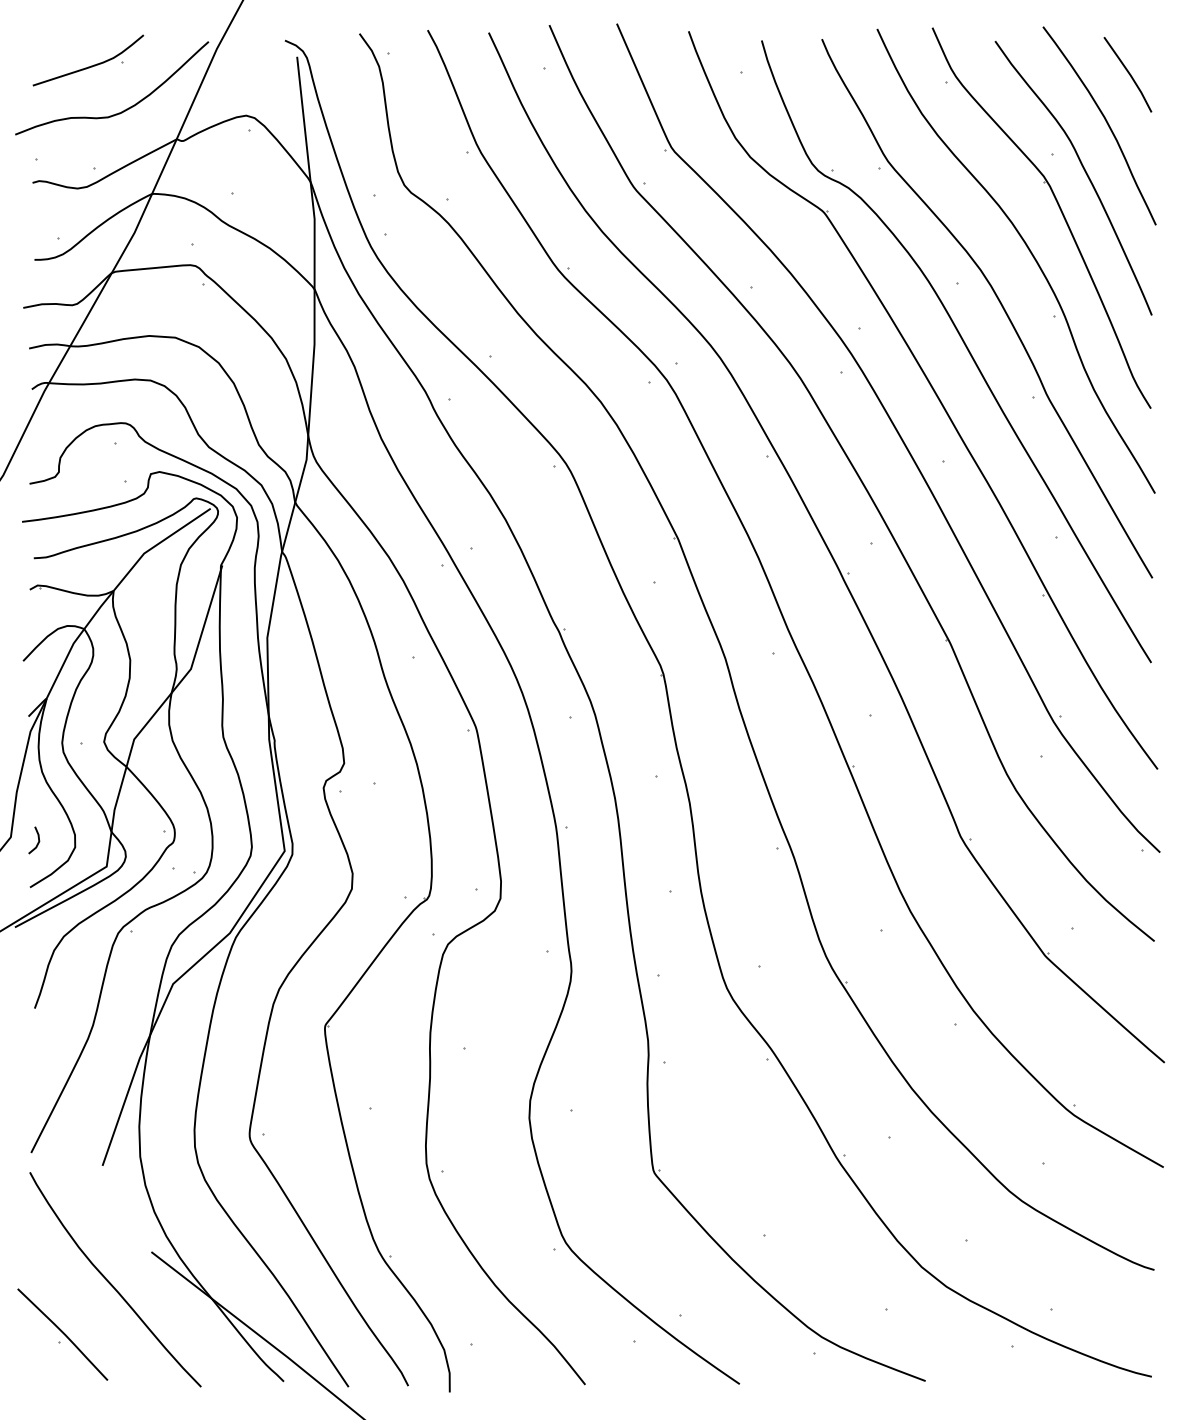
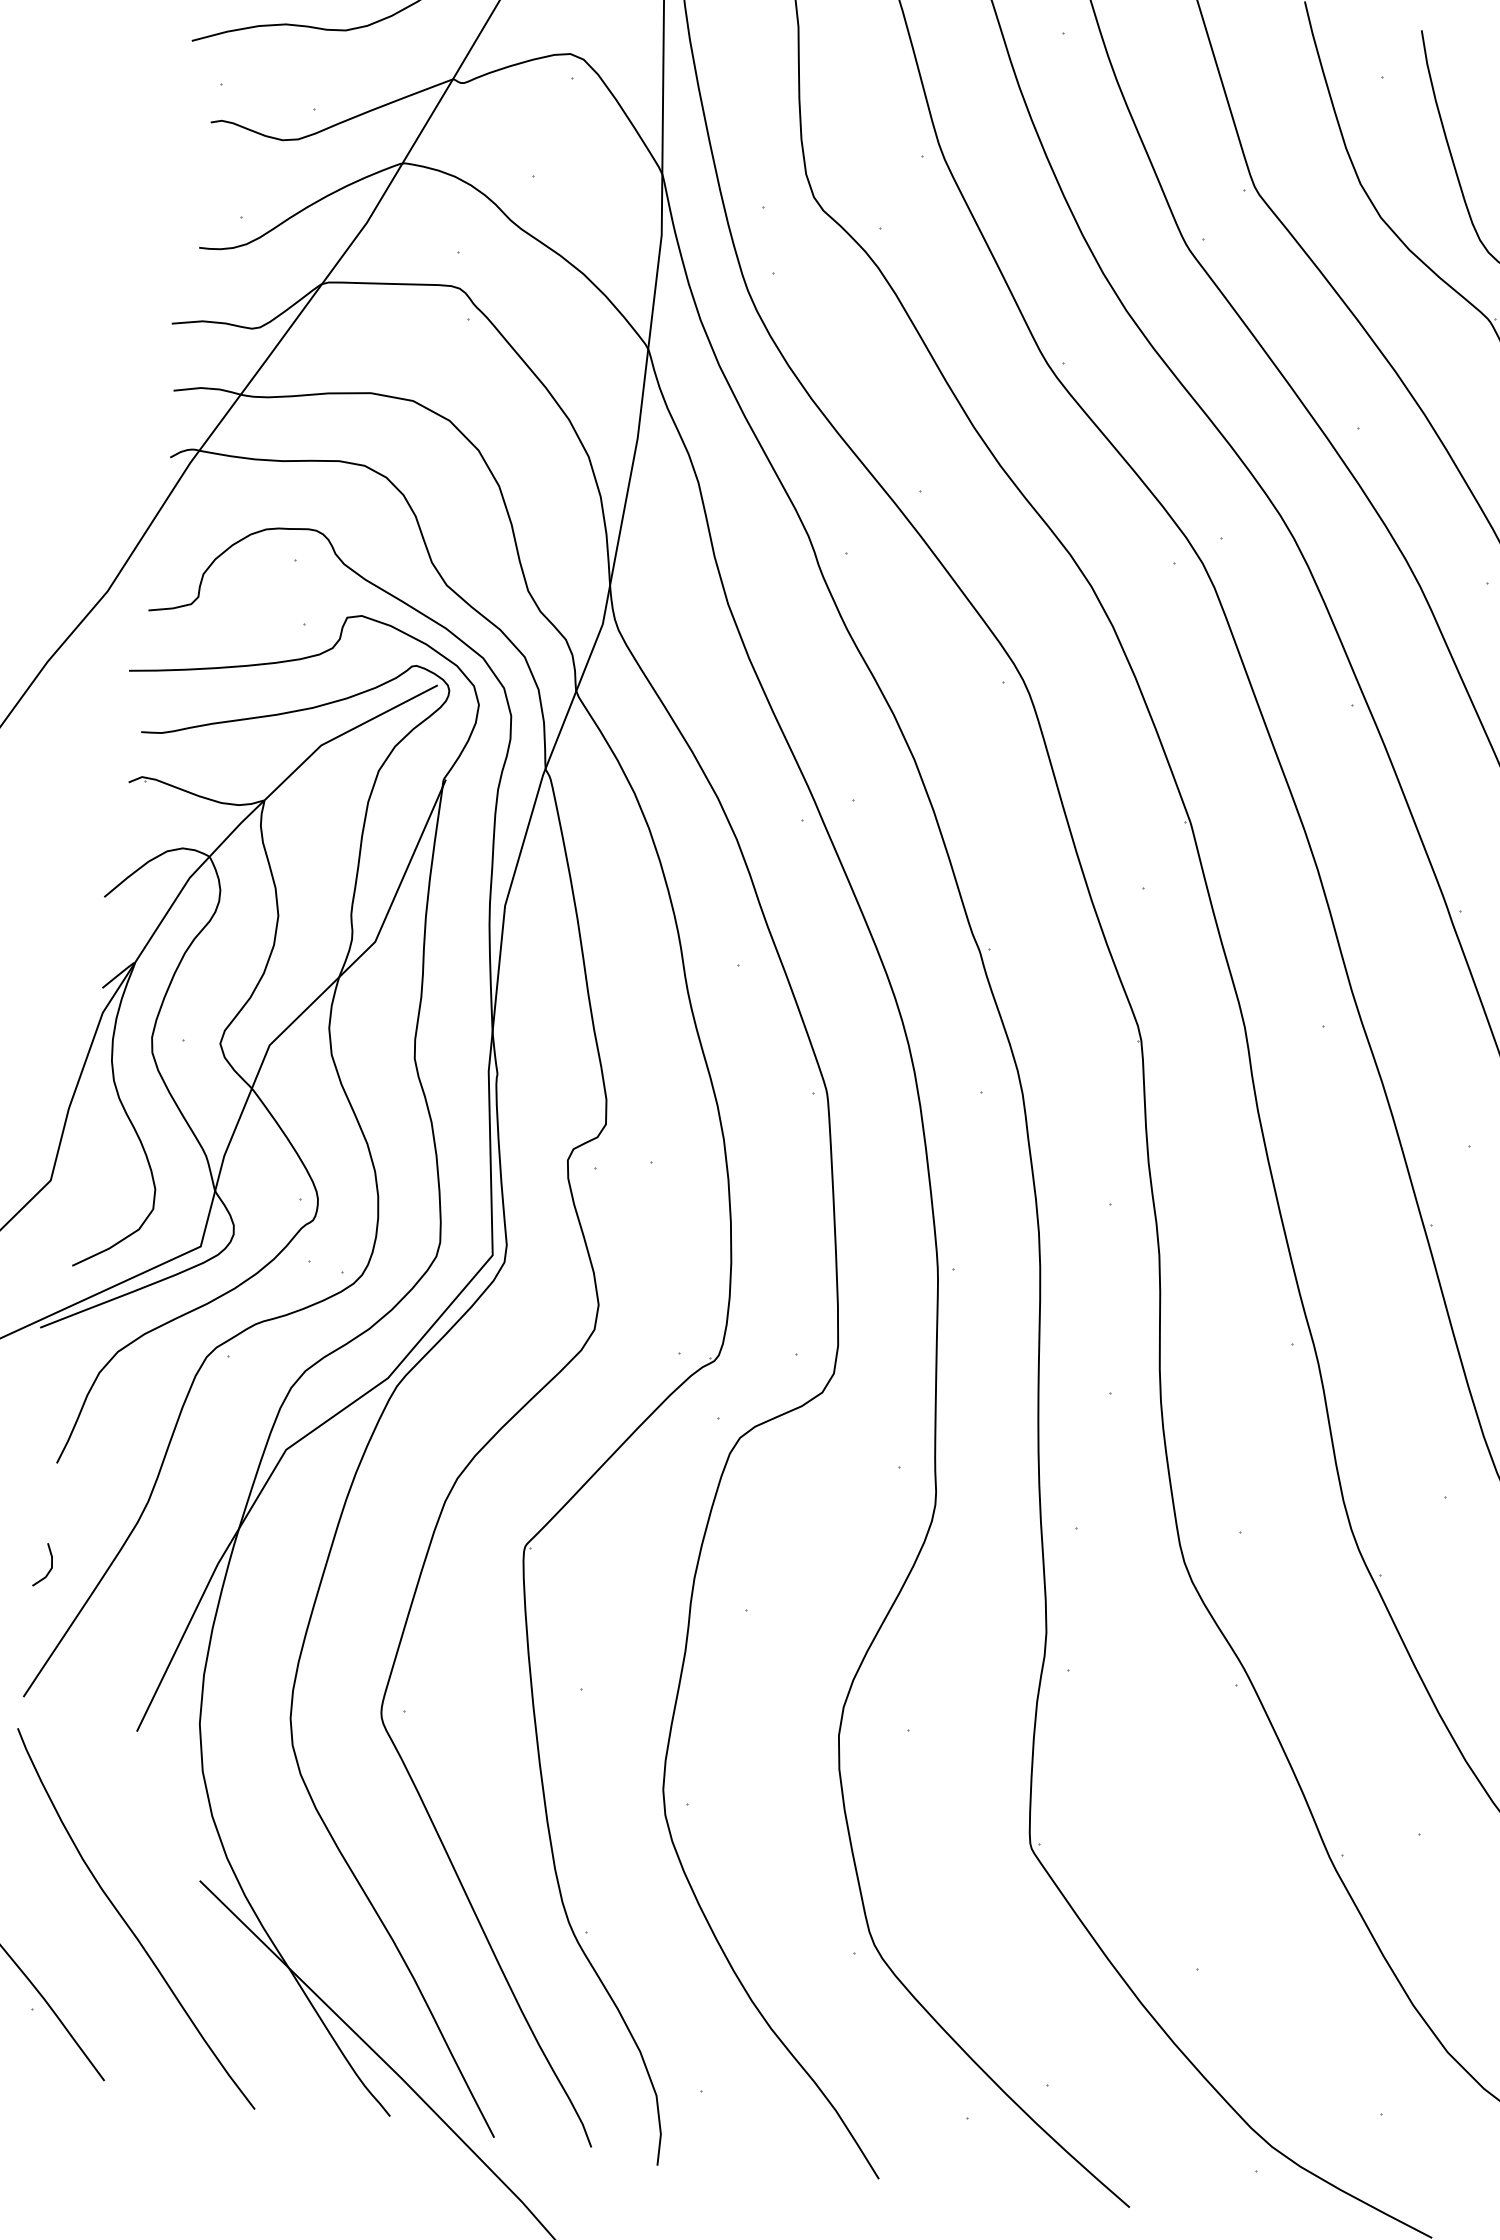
line: (37, 842) -> (48, 1569), moved

